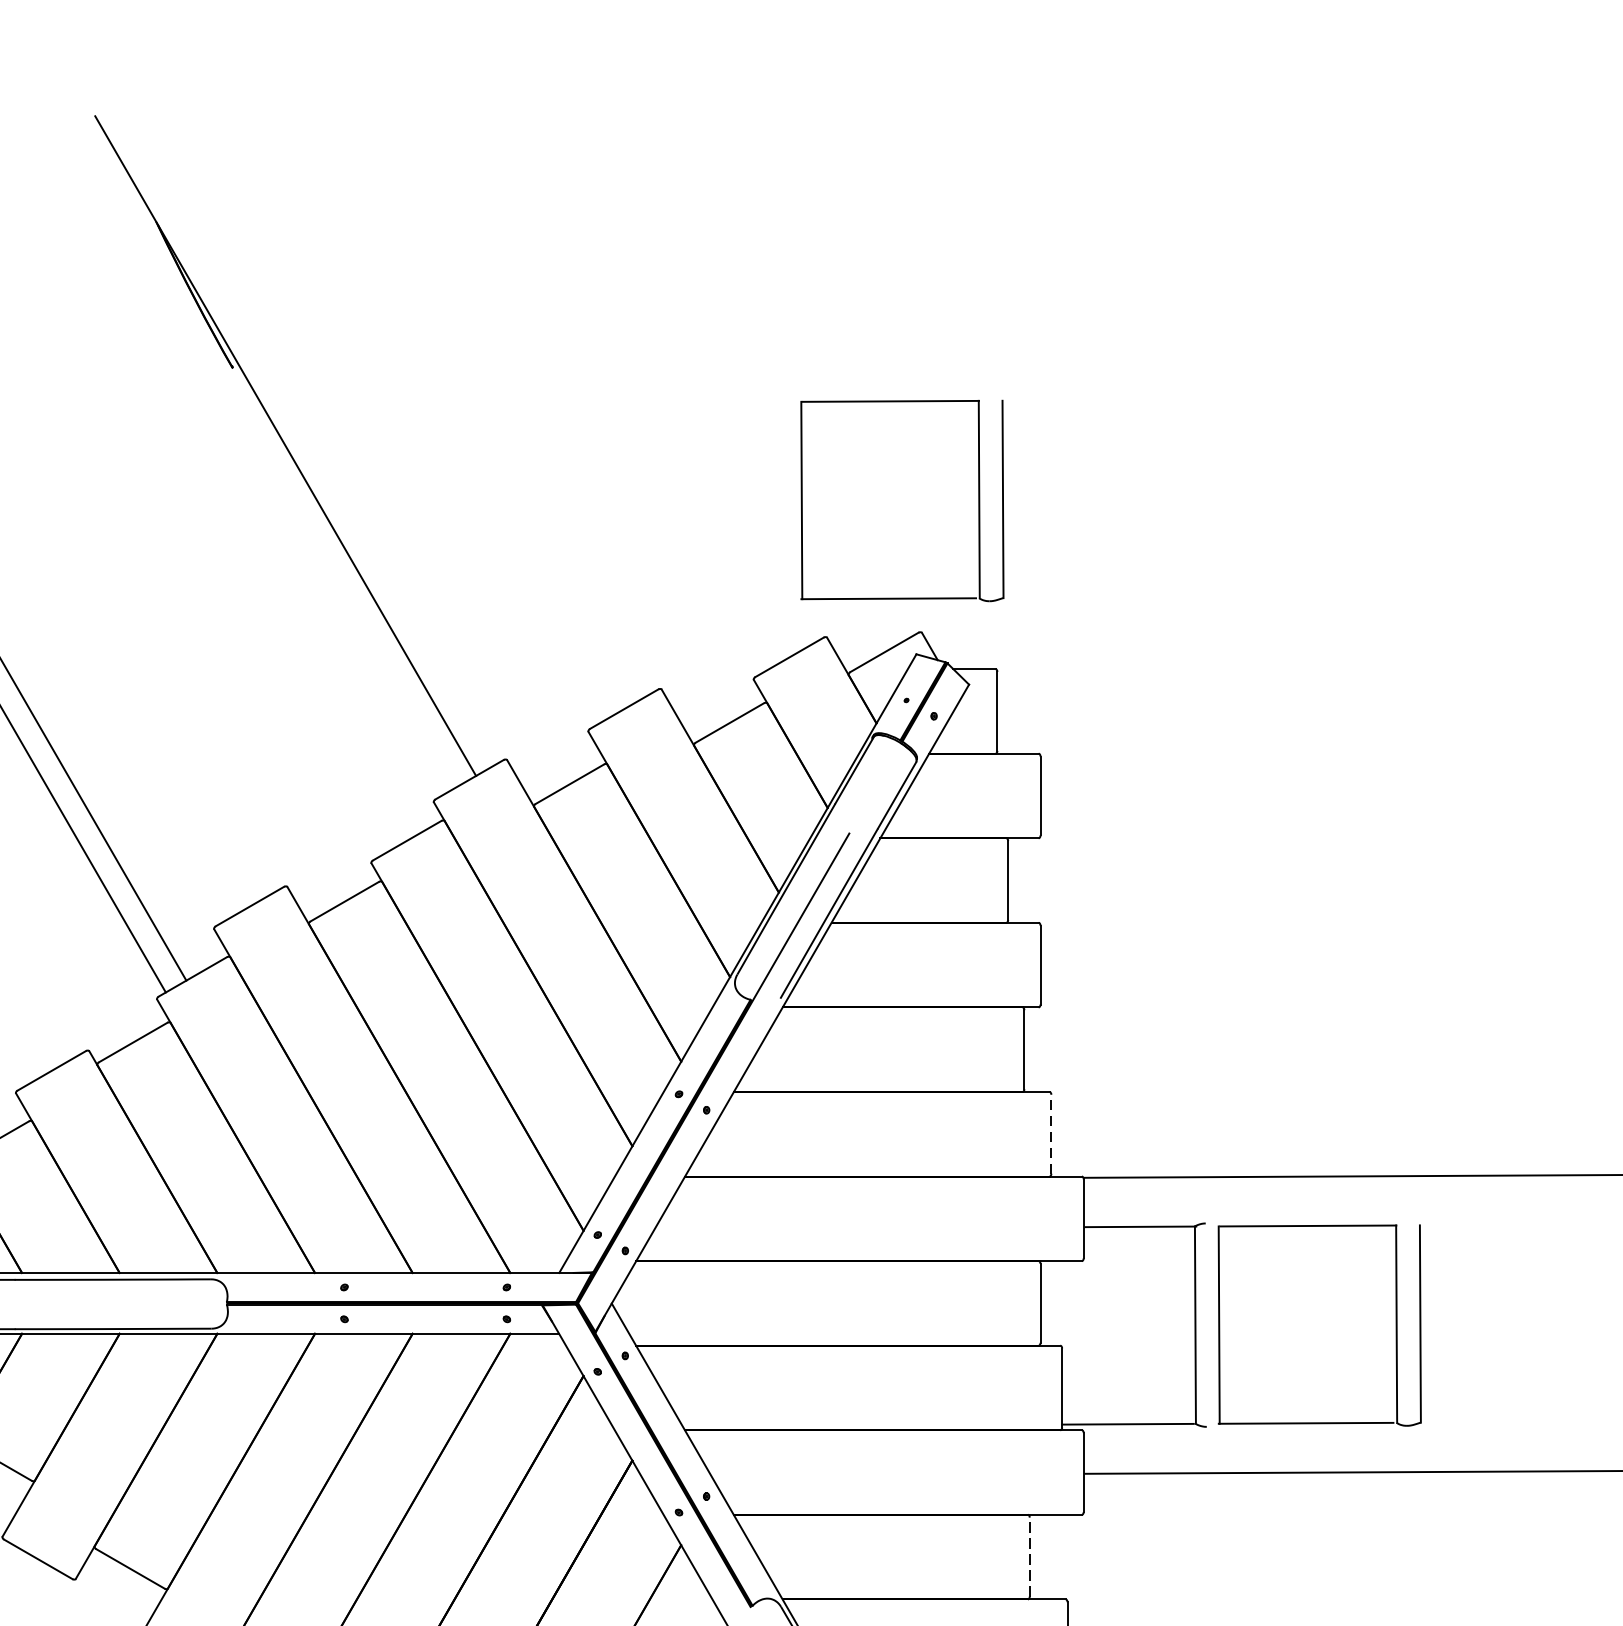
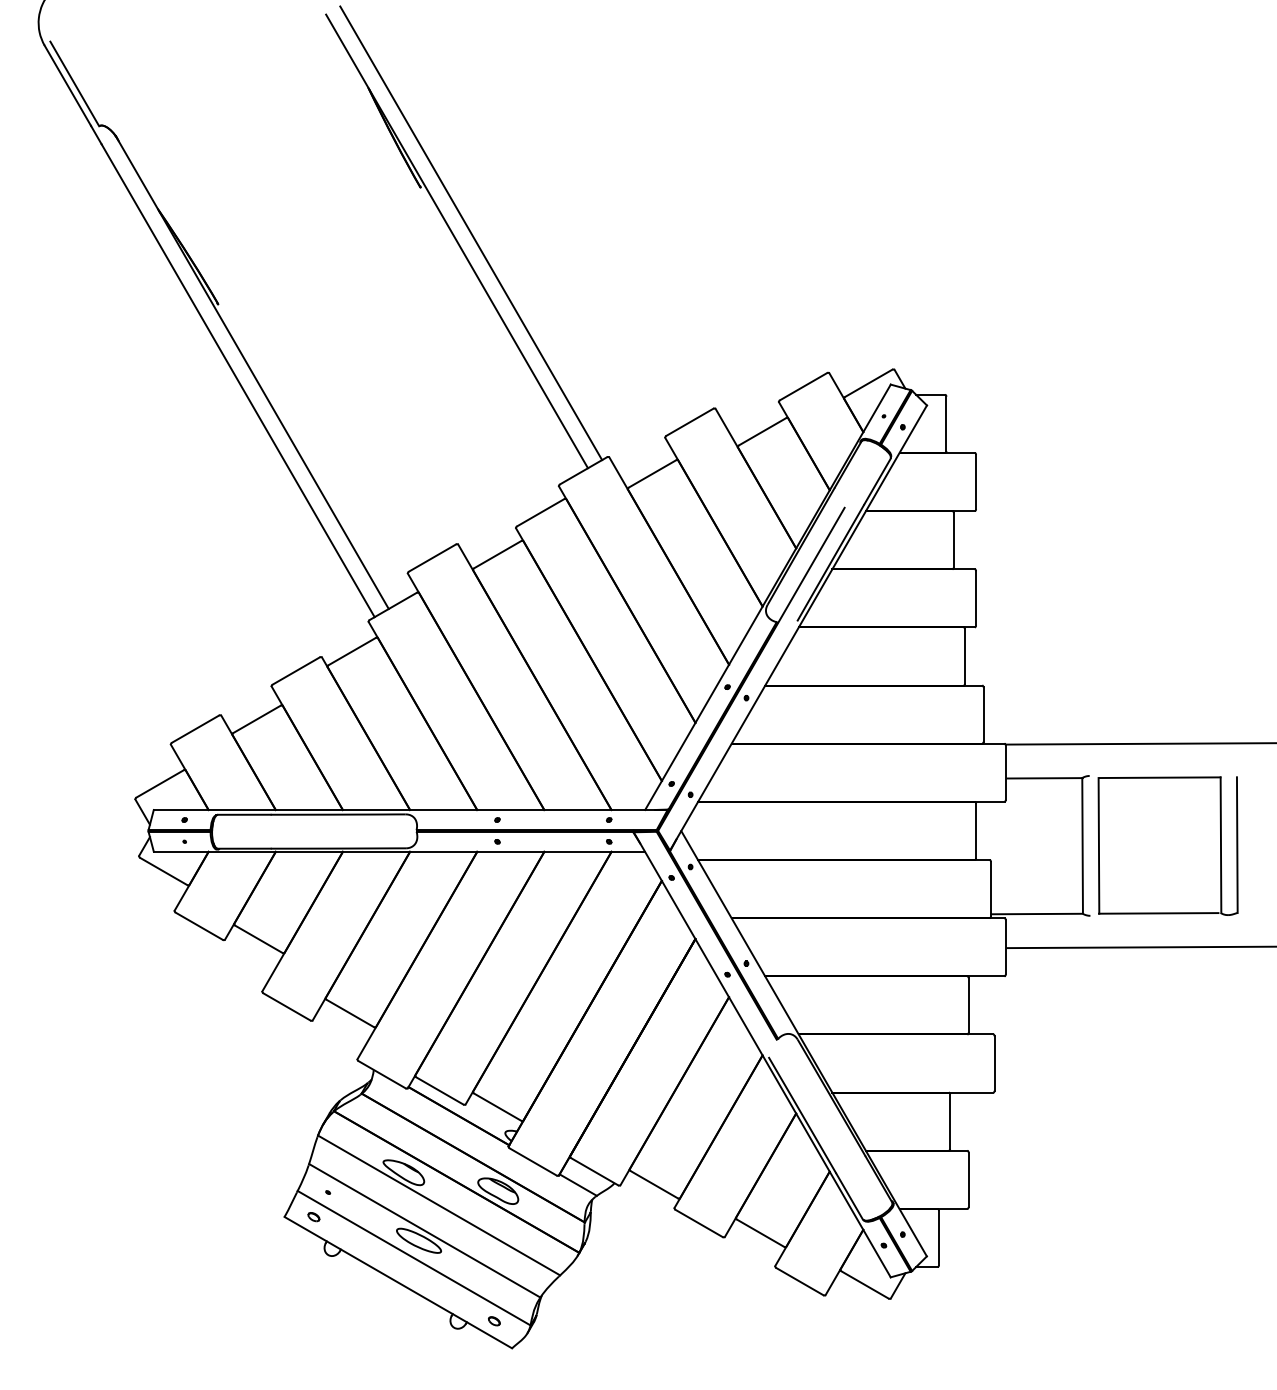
line: (306, 434) -> (471, 233), added
part: (901, 499) -> (880, 278), removed
line: (1051, 1134) -> (983, 714), dashed -> solid
line: (1029, 1555) -> (968, 1004), dashed -> solid

